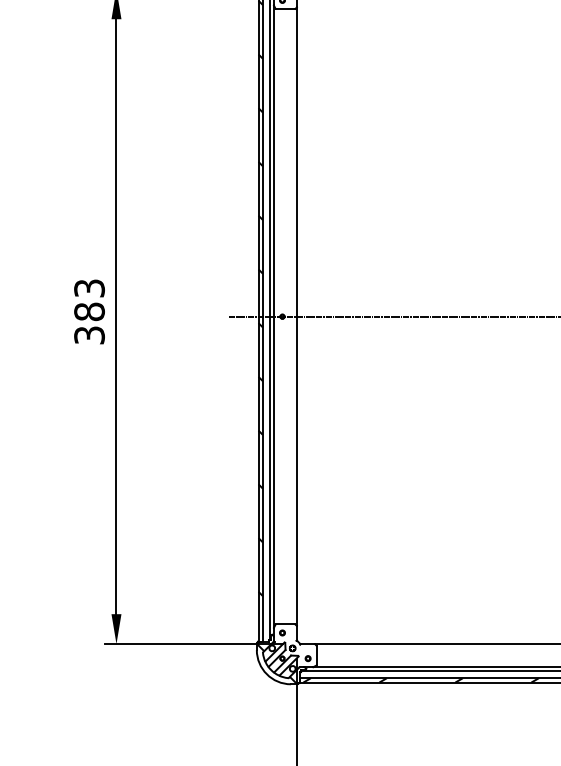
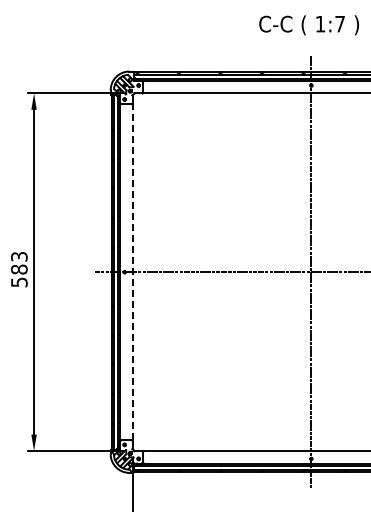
line: (296, 317) -> (132, 272), solid -> dashed
text: (89, 333) -> (19, 281), 383 -> 583

